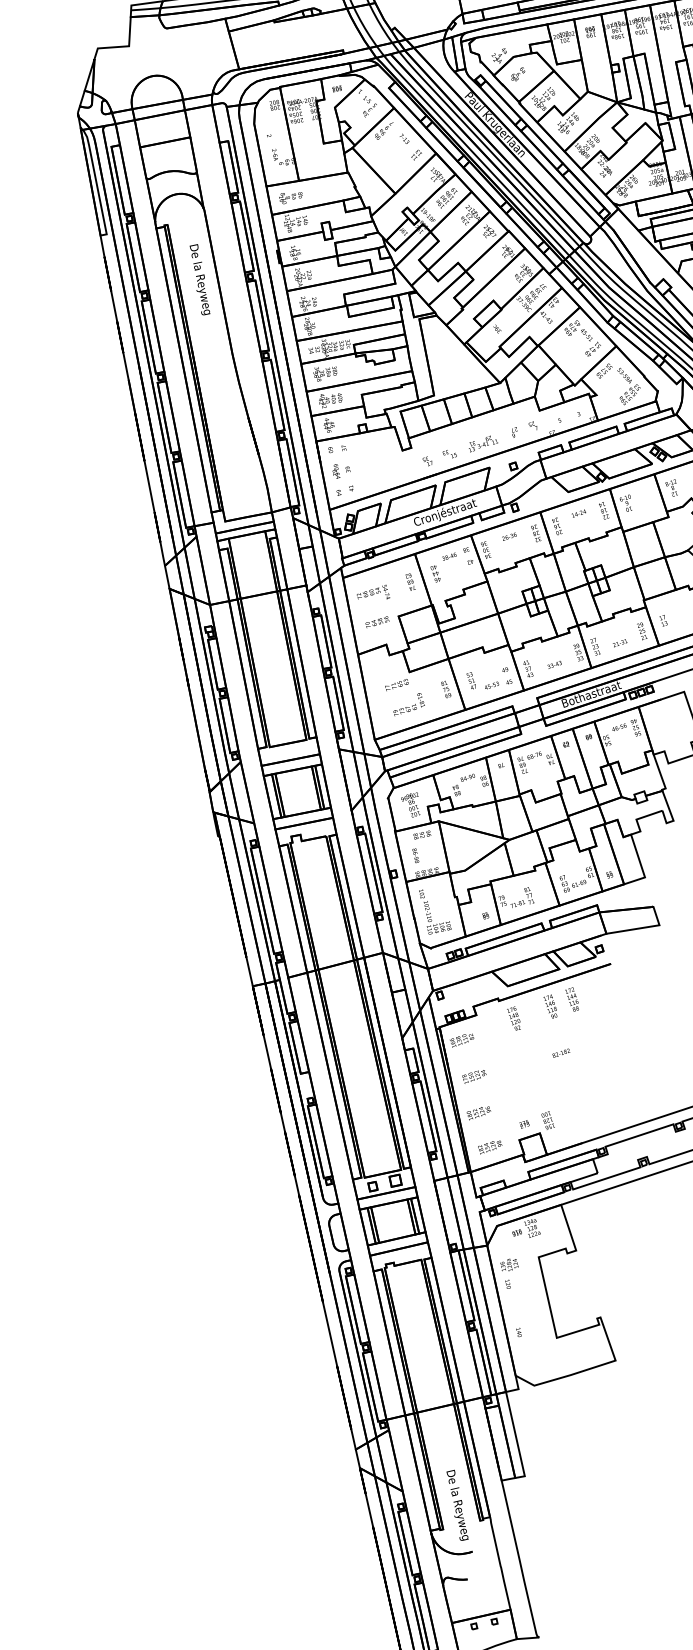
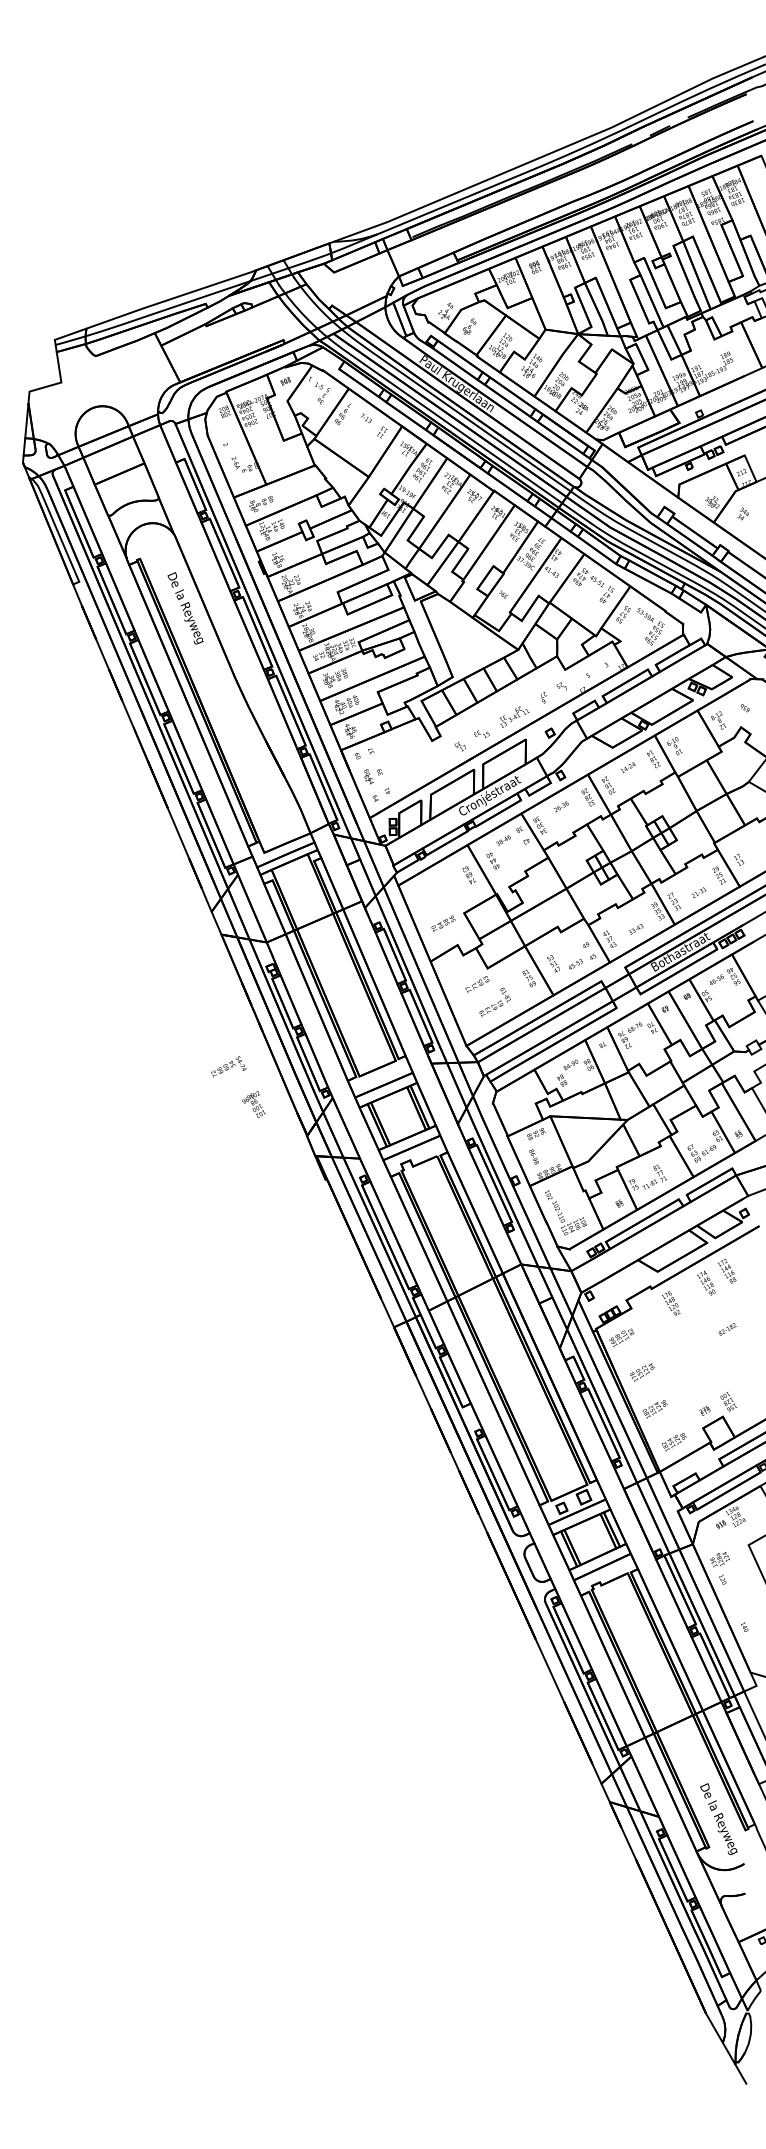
text: (374, 592) -> (228, 1066), moved
text: (410, 804) -> (253, 1104), moved

